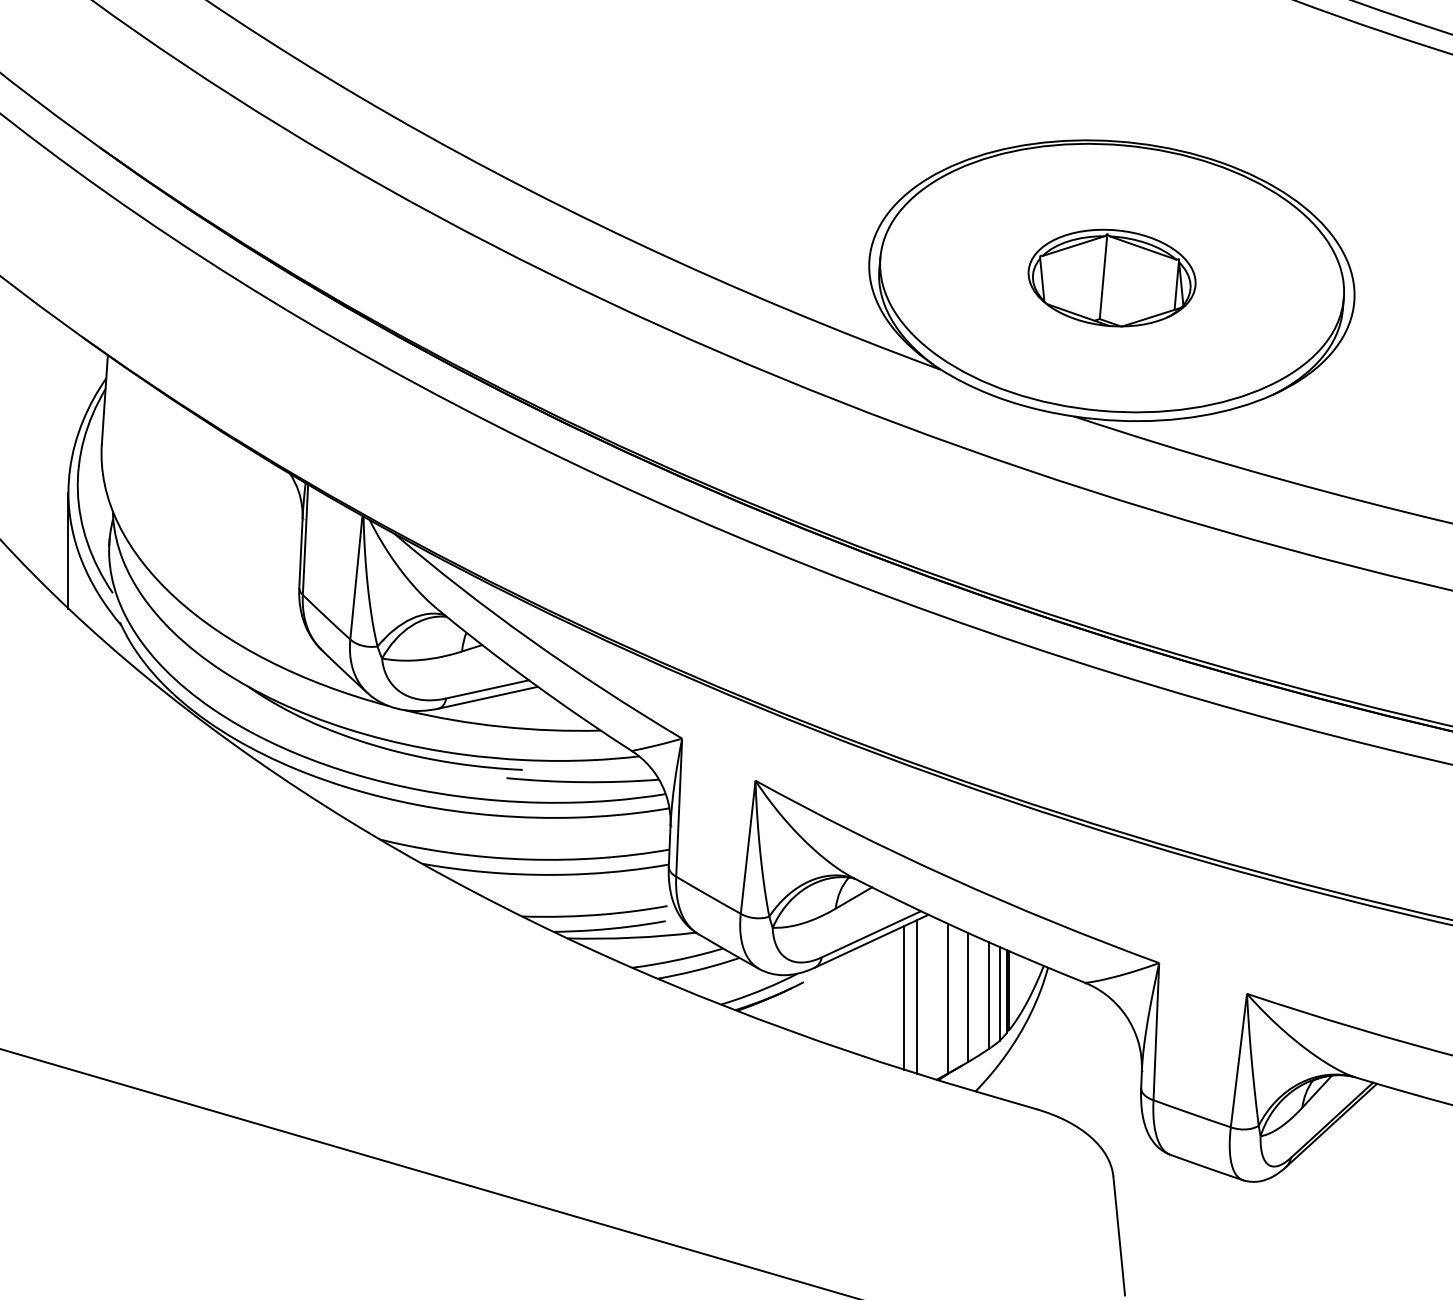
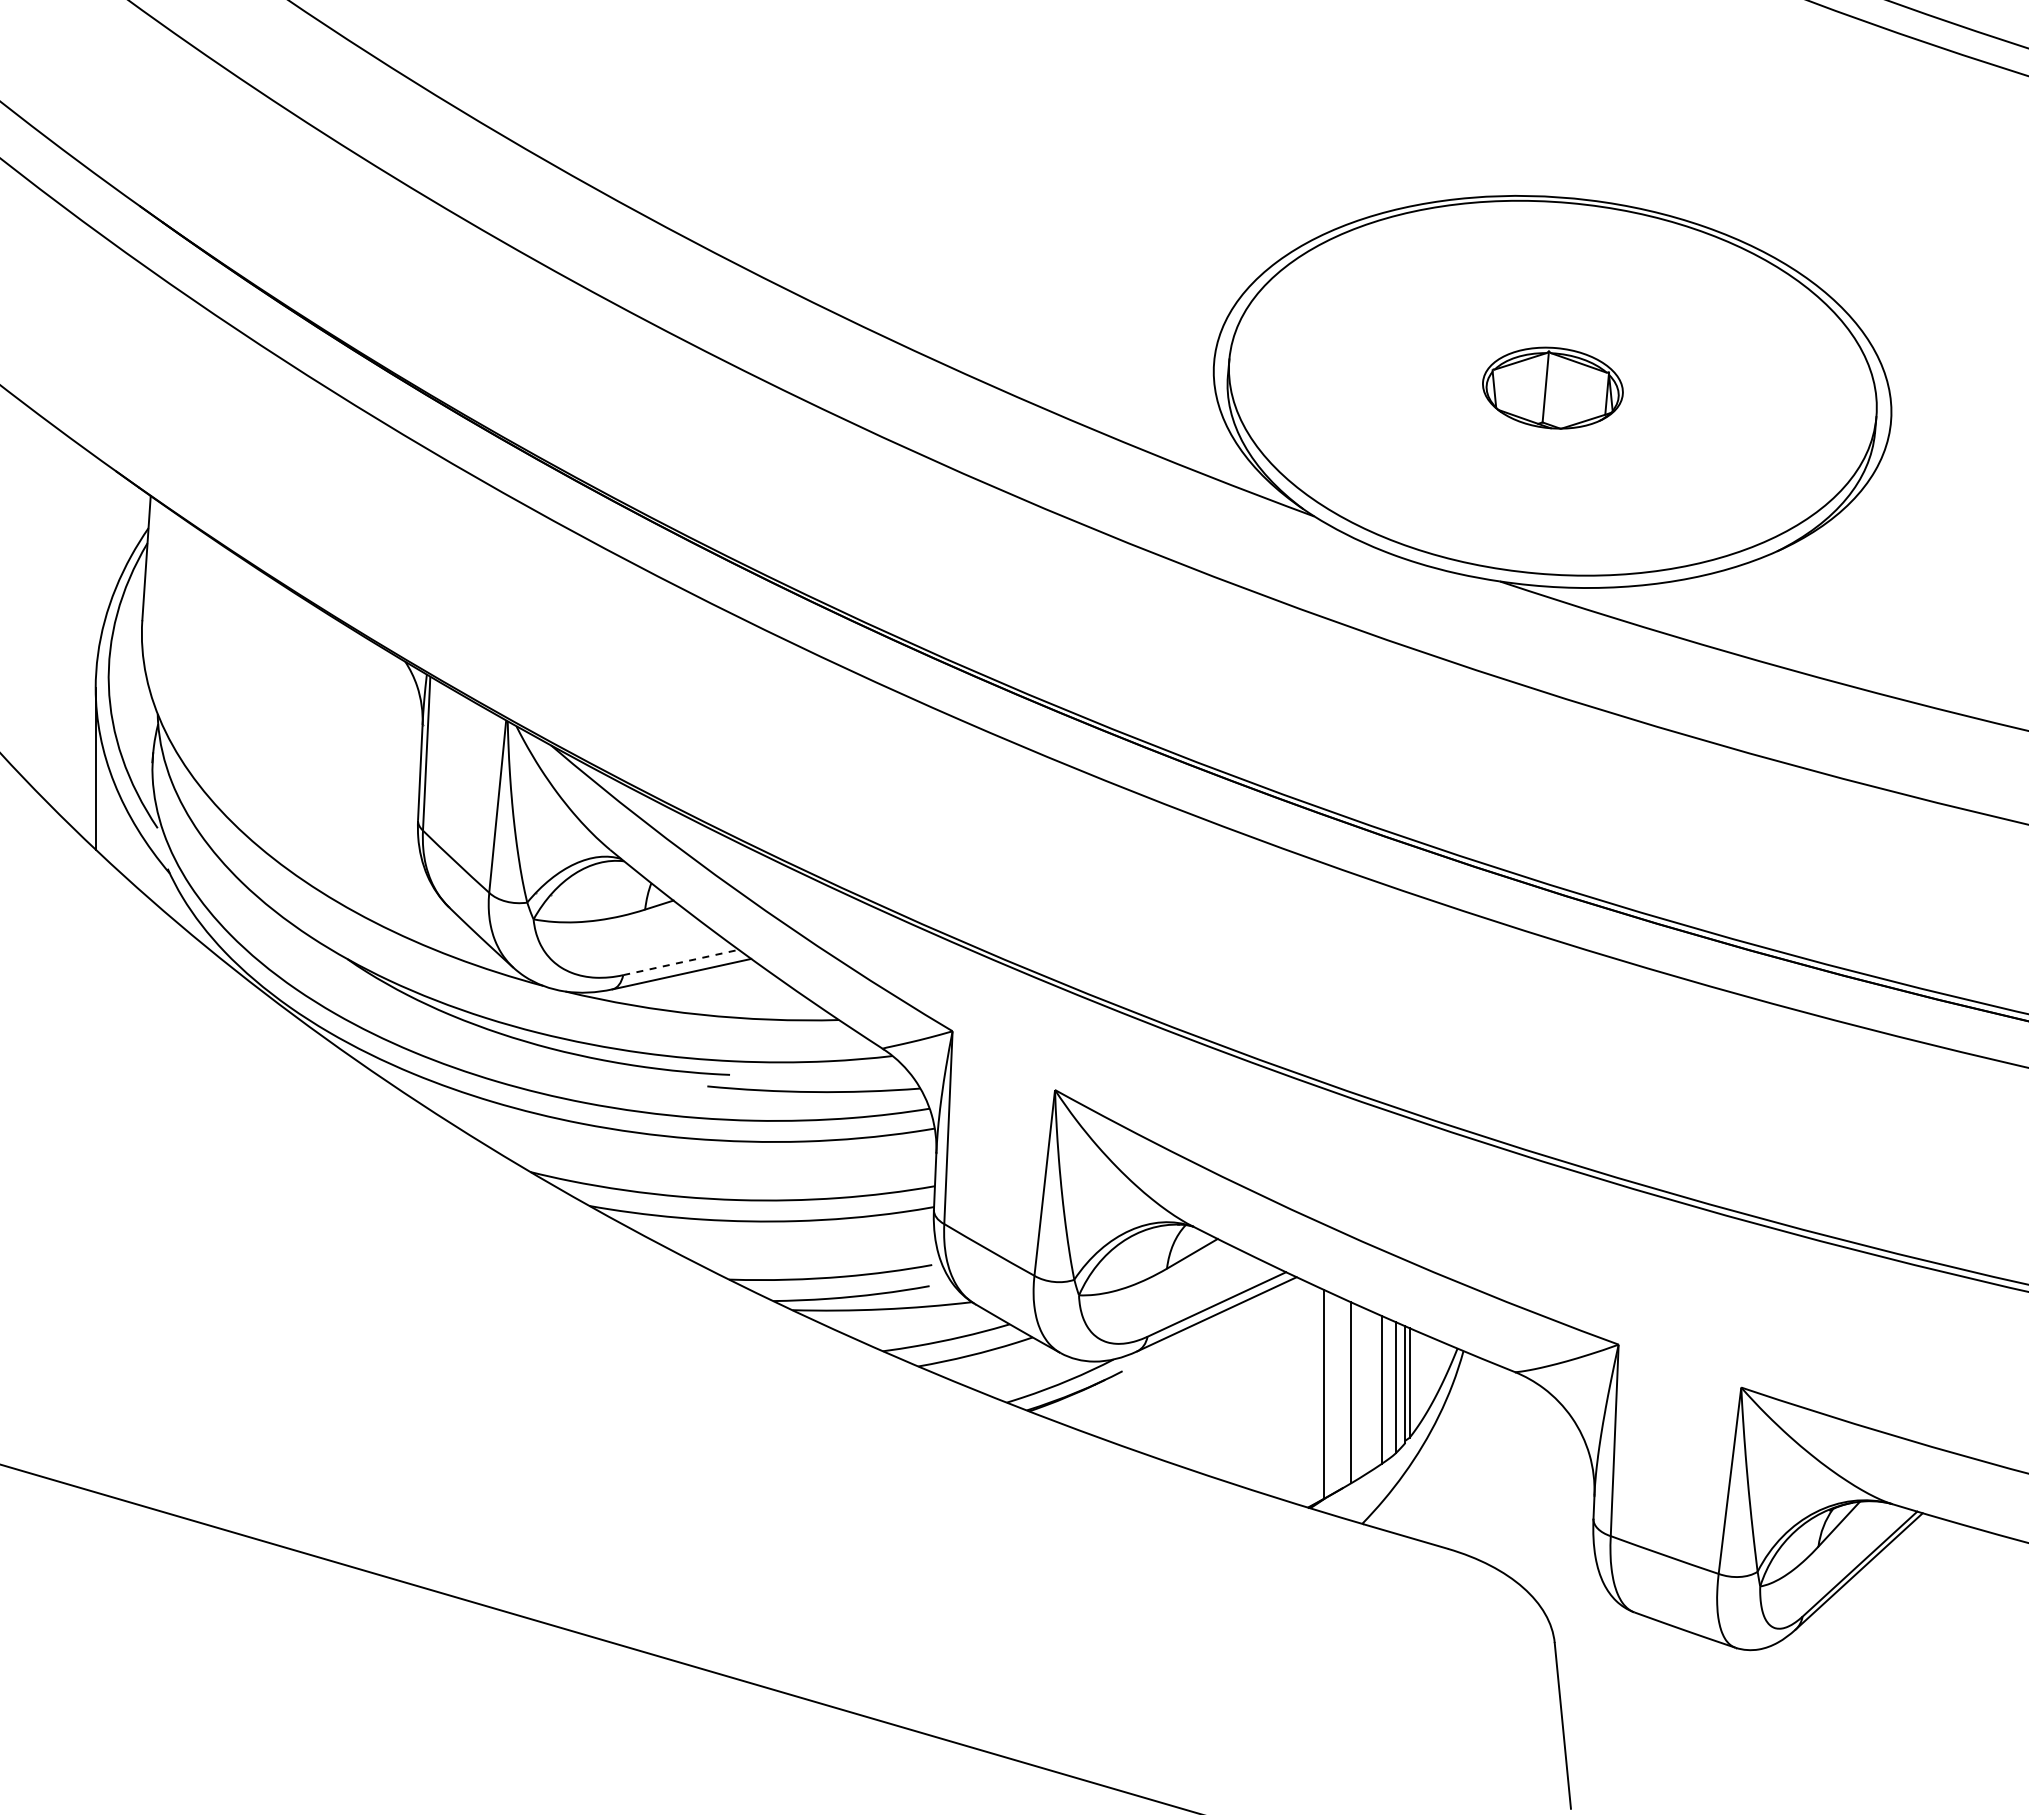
part: (1111, 277) -> (1552, 387), size x0.6
line: (488, 689) -> (681, 962), solid -> dashed
line: (917, 996) -> (1281, 1391), removed
line: (904, 998) -> (1262, 1393), removed

